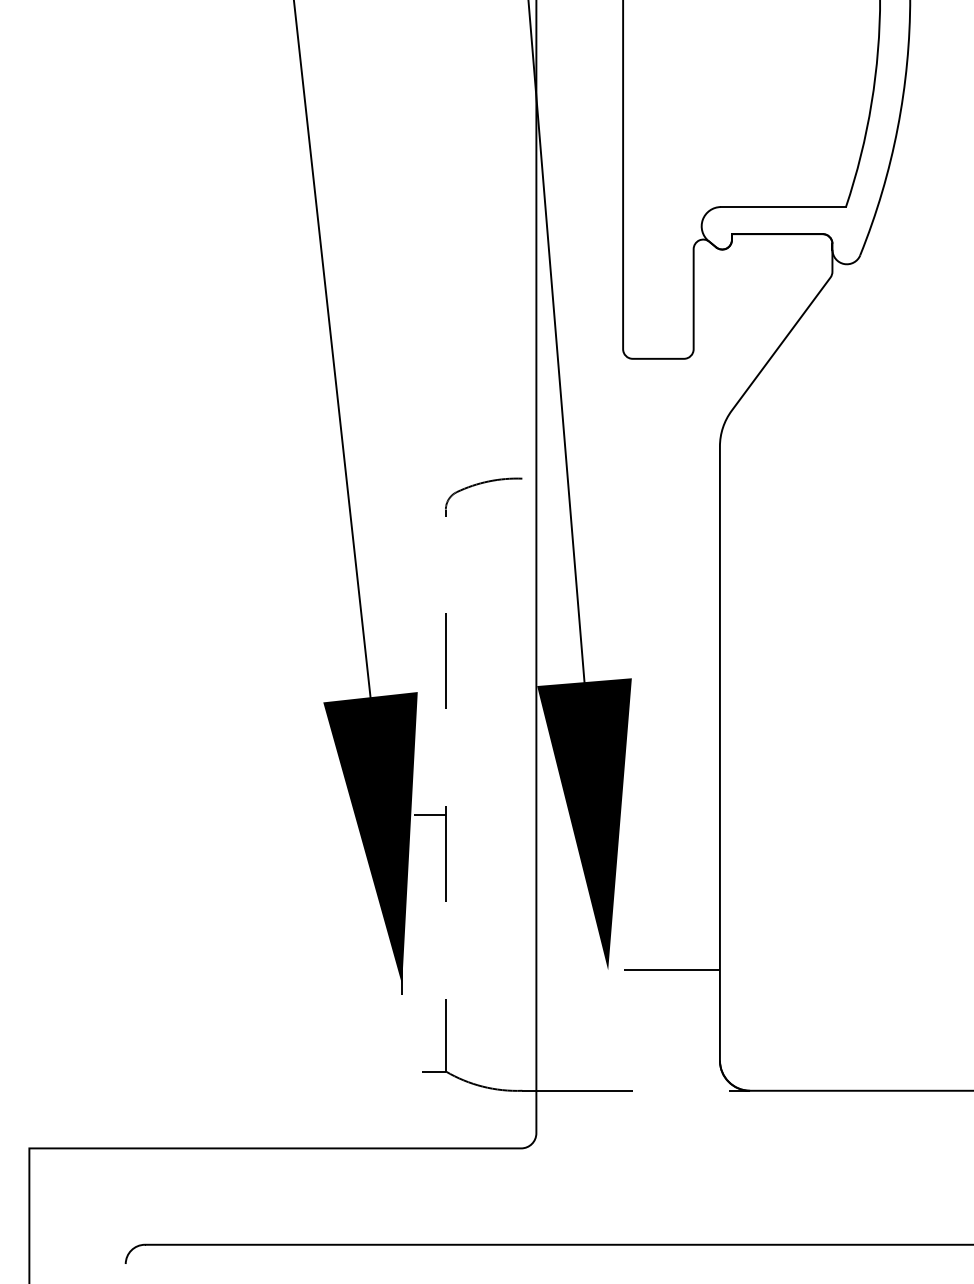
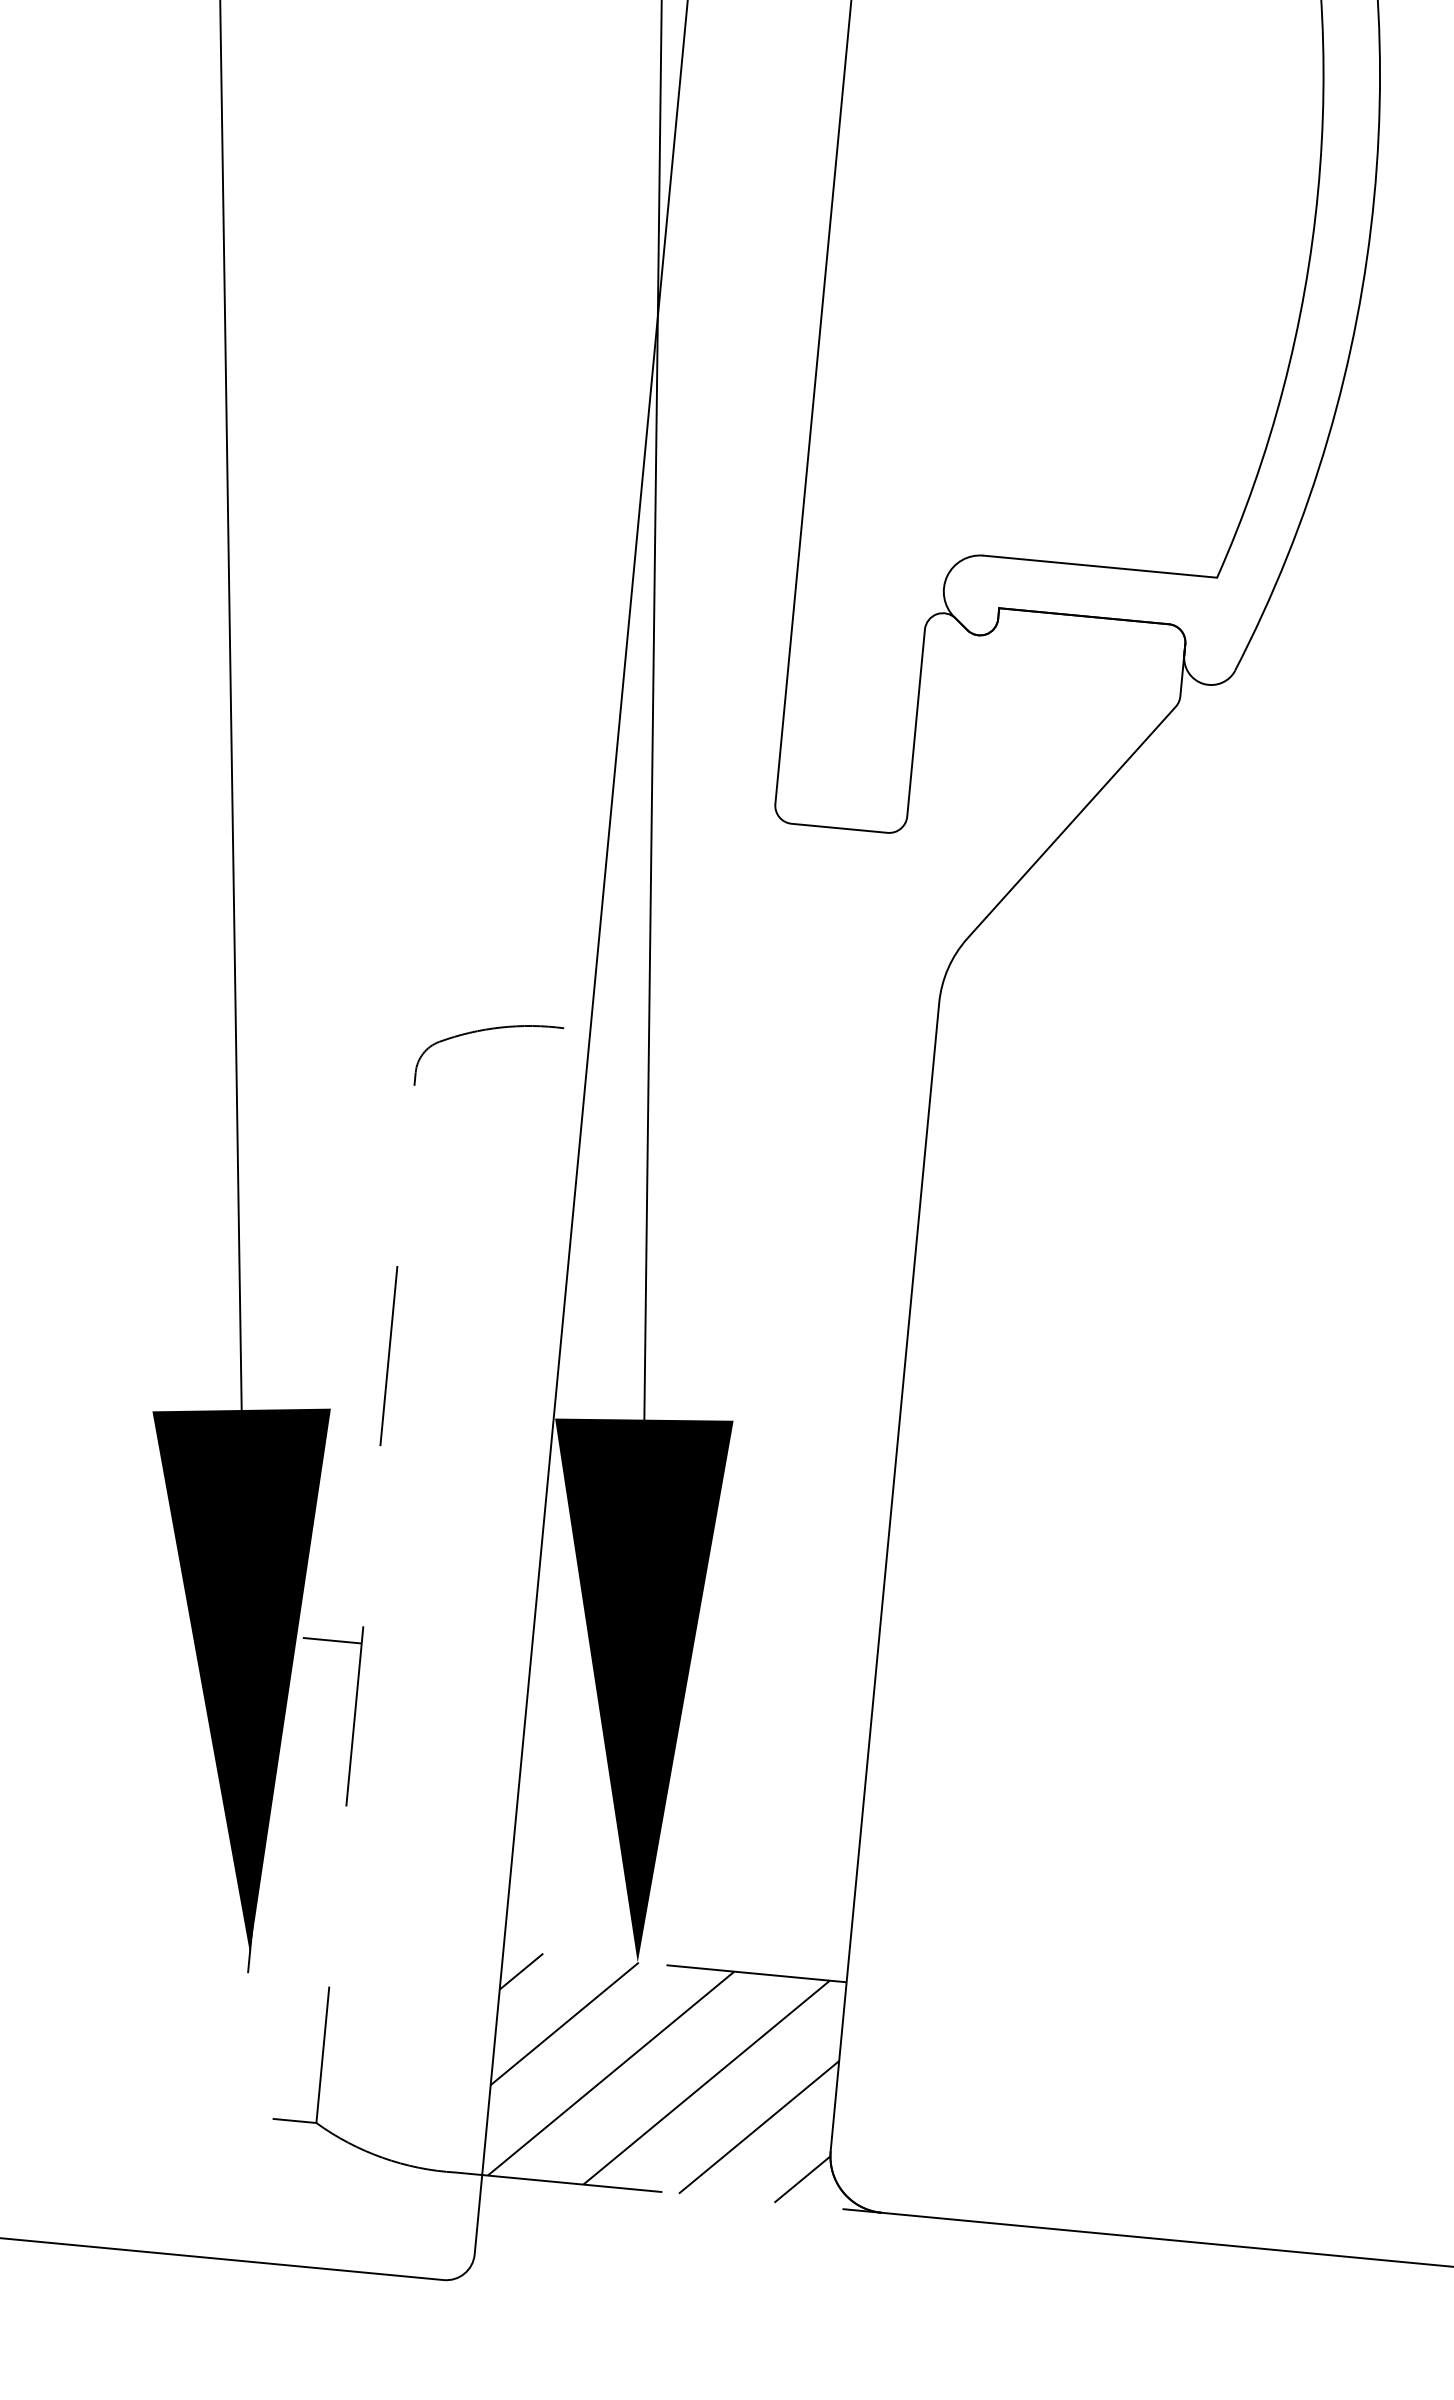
hatch: (640, 1030) -> (687, 2080), added

